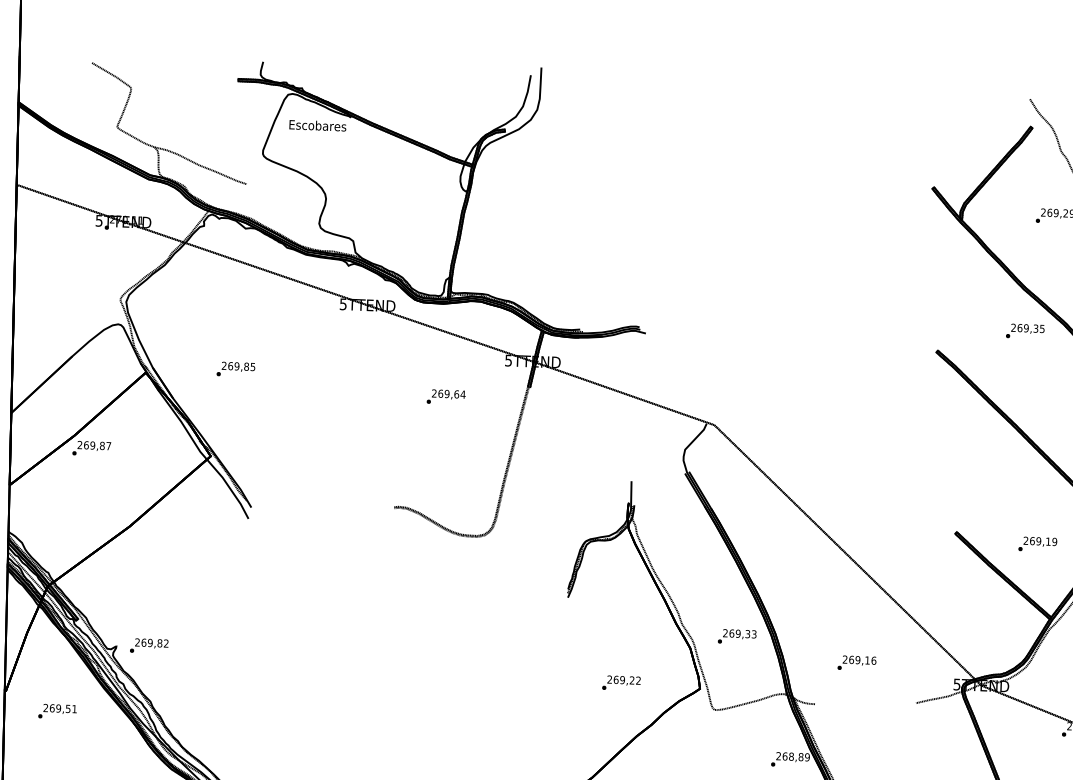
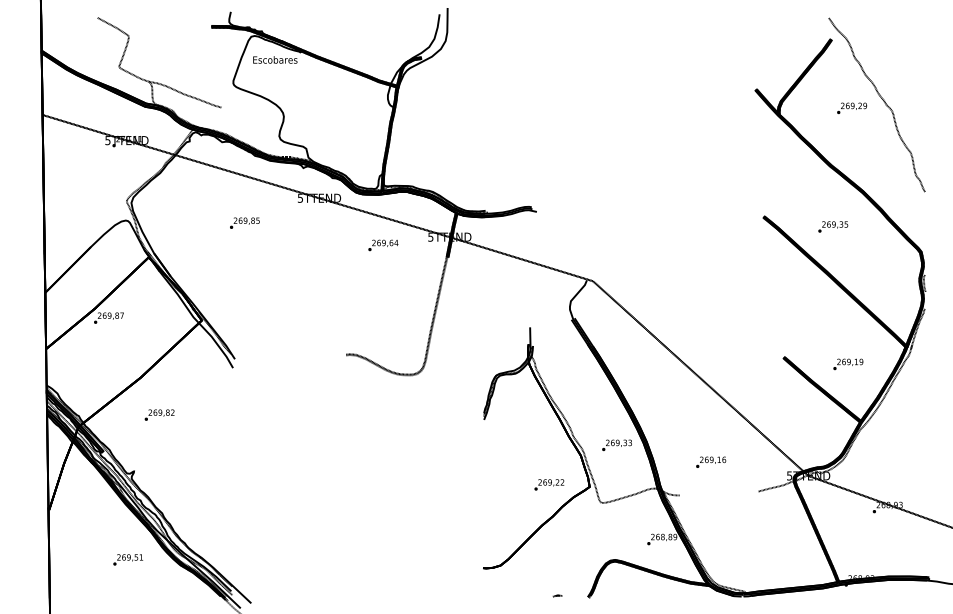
text: (1025, 330) -> (833, 226), moved
text: (235, 368) -> (244, 222), moved
text: (446, 397) -> (383, 245), moved
text: (149, 645) -> (159, 414), moved
text: (621, 682) -> (549, 484), moved
text: (57, 711) -> (128, 559), moved

